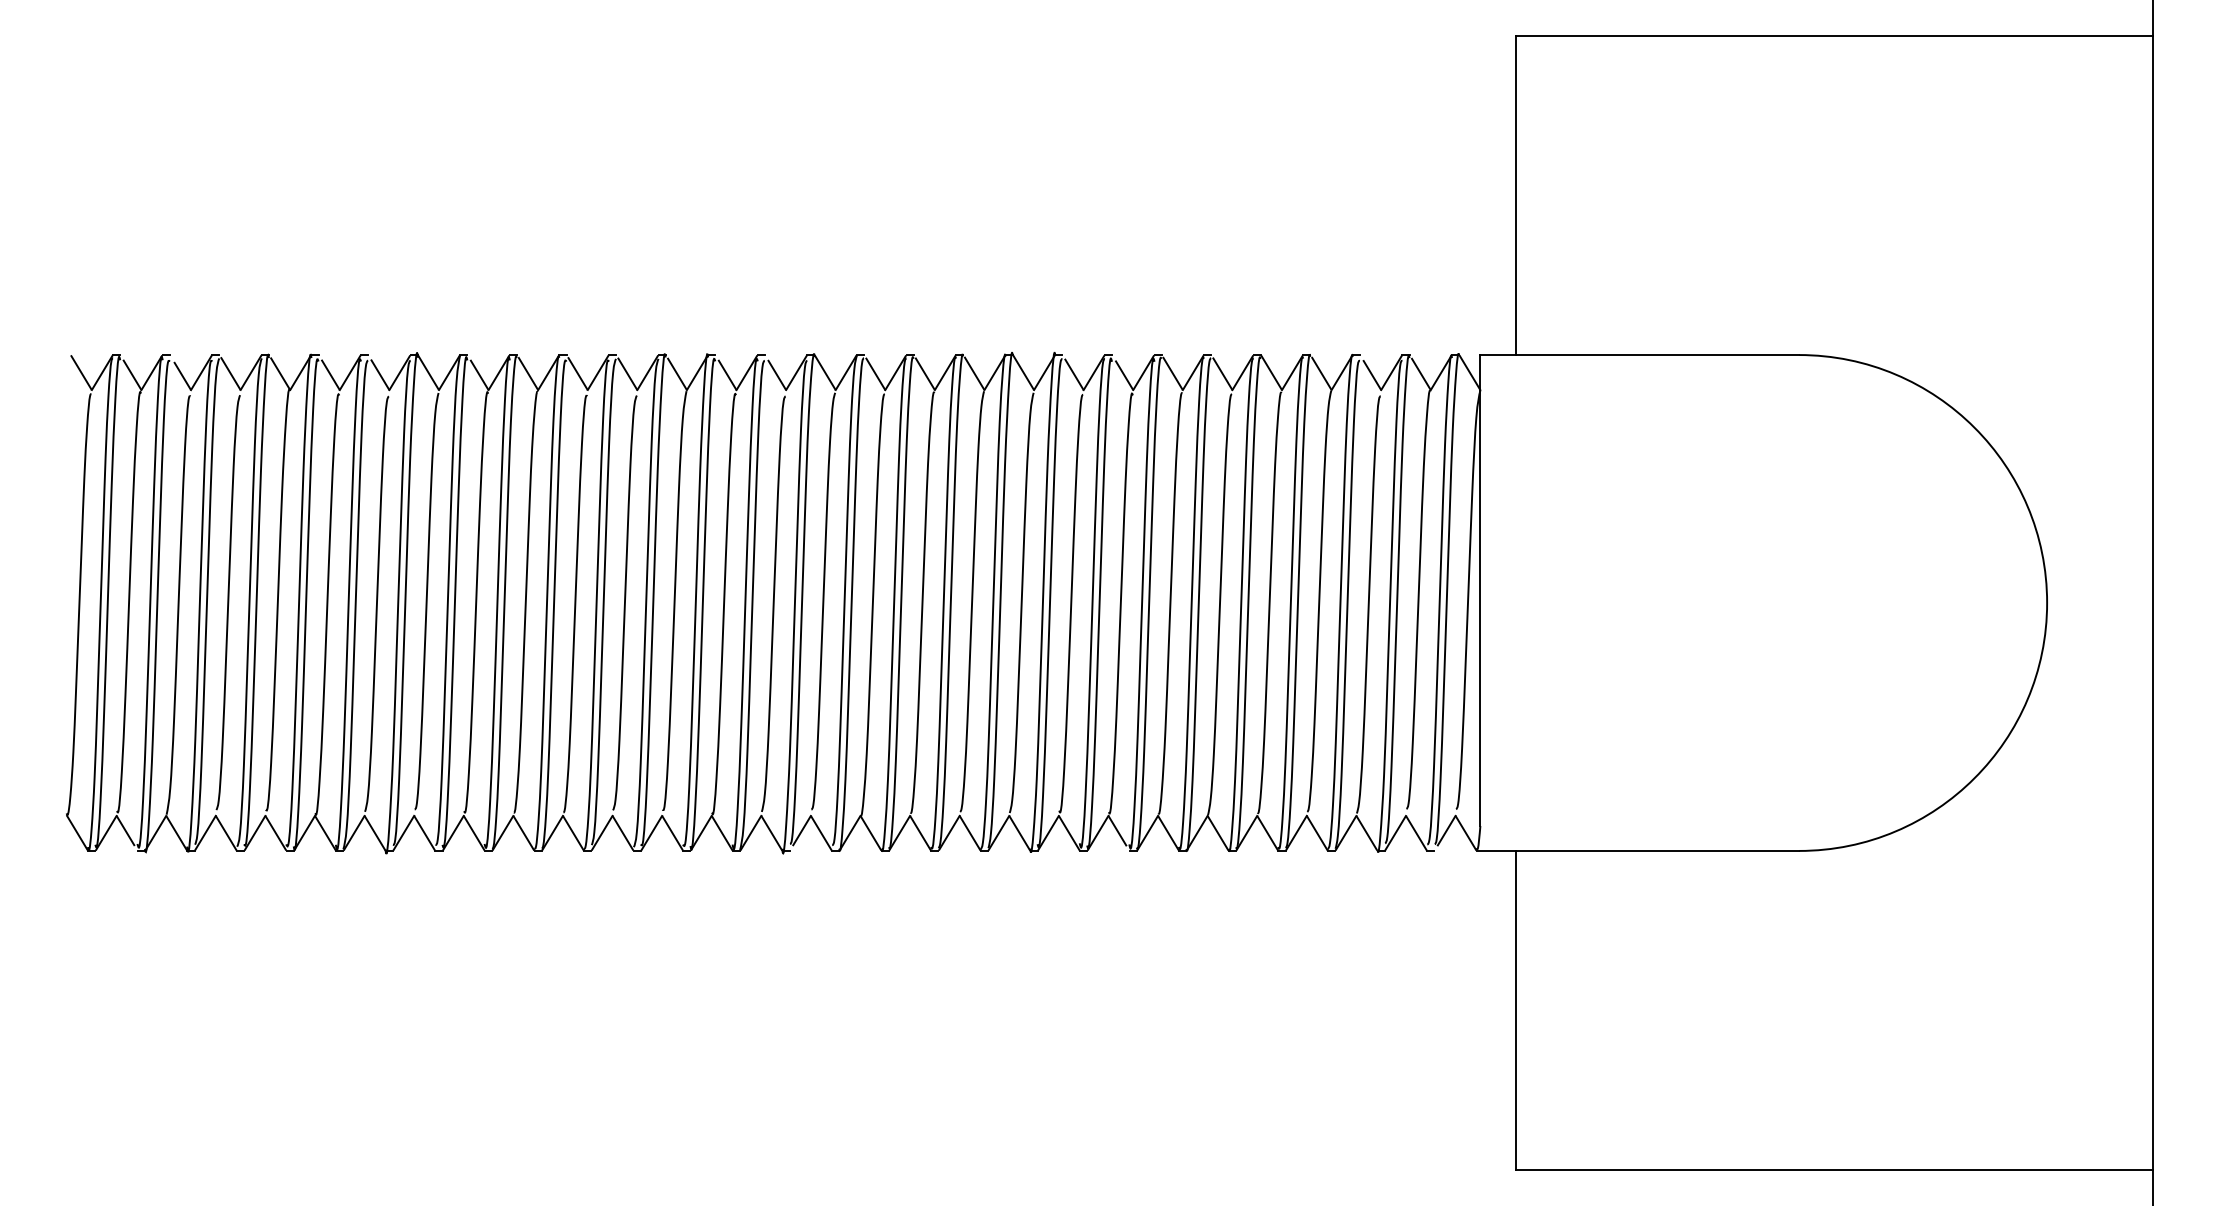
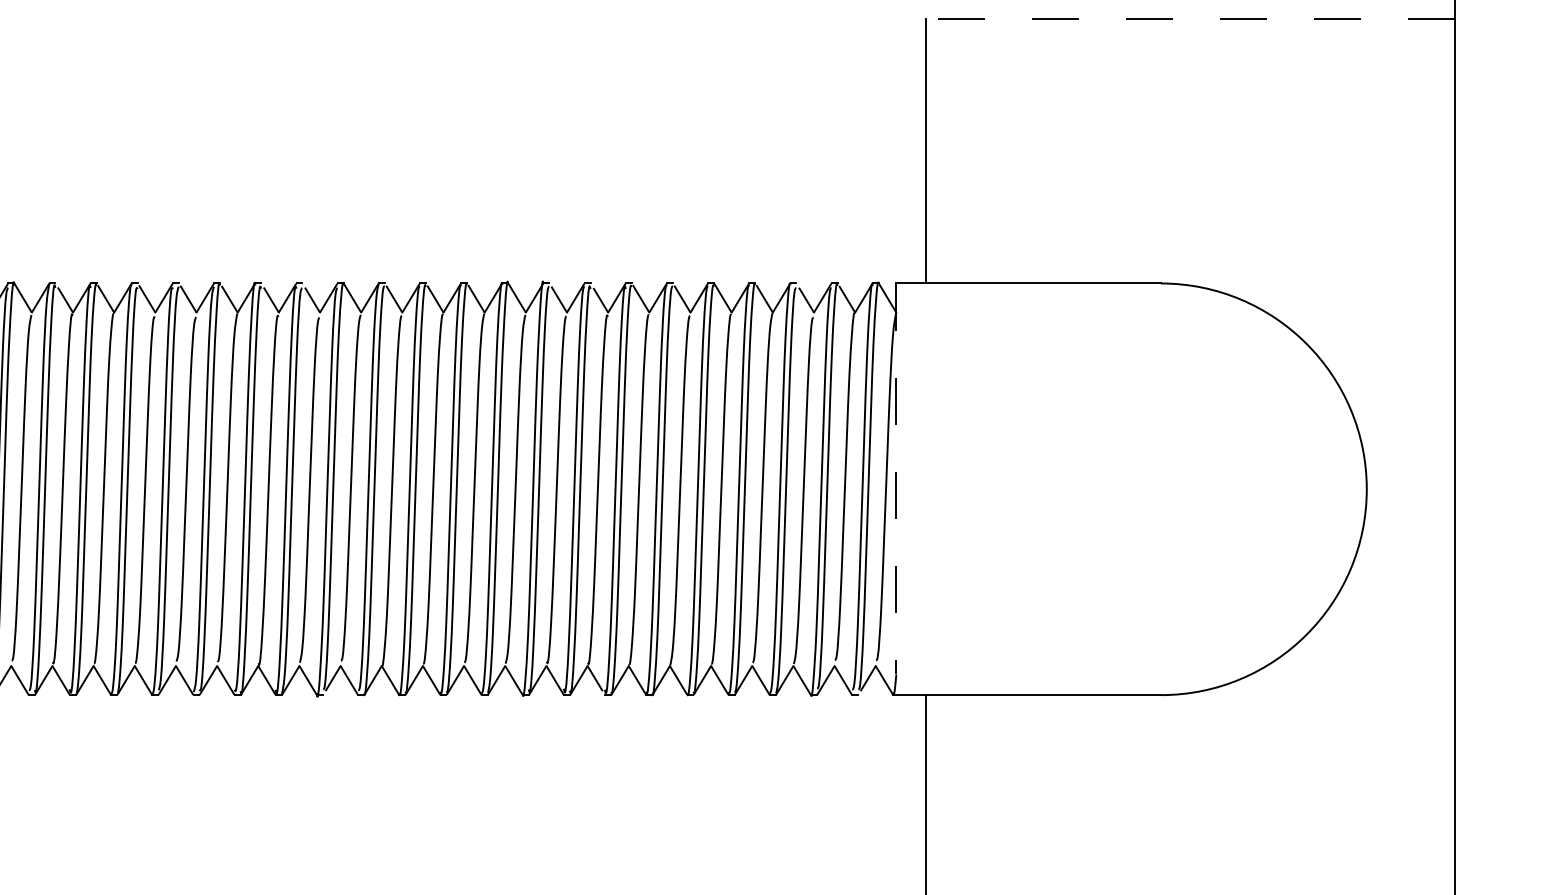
line: (1834, 36) -> (1190, 19), solid -> dashed
line: (1480, 591) -> (896, 479), solid -> dashed

